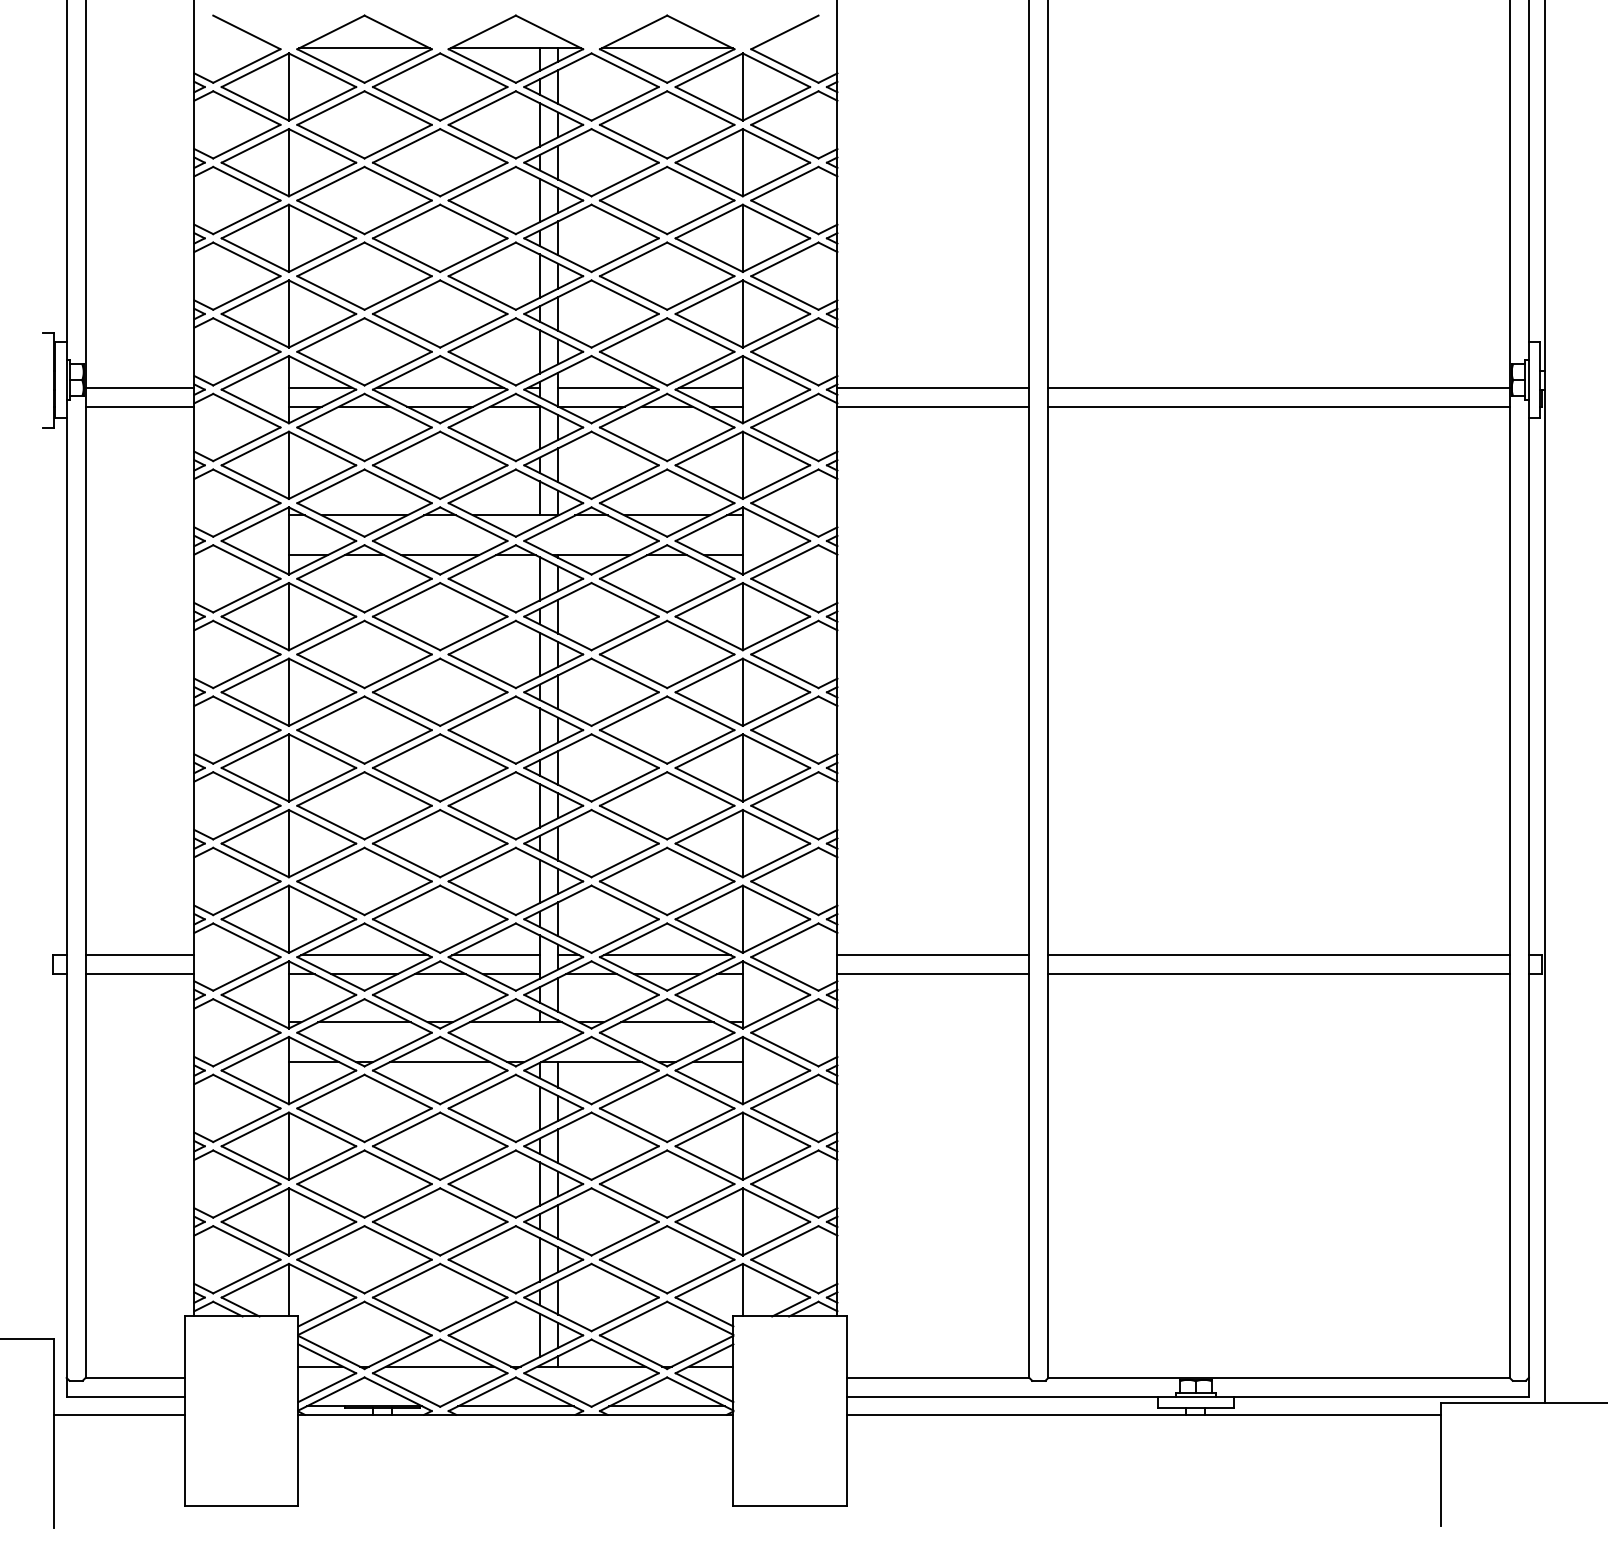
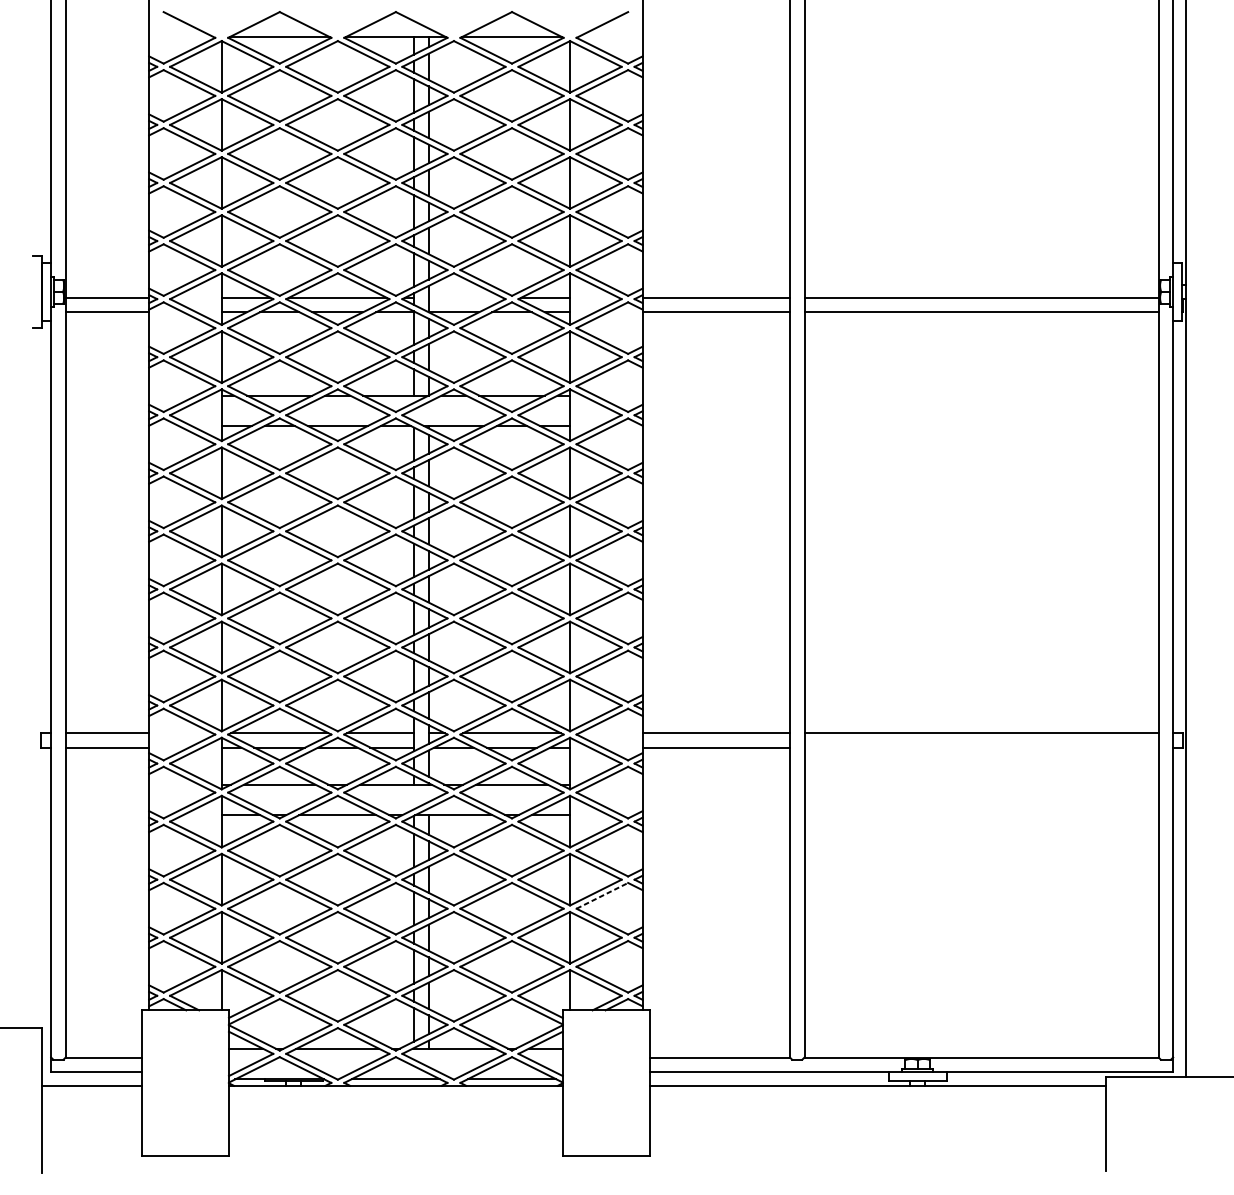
line: (606, 387) -> (465, 297), removed
line: (1278, 974) -> (981, 747), removed
line: (784, 1167) -> (602, 896), solid -> dashed

